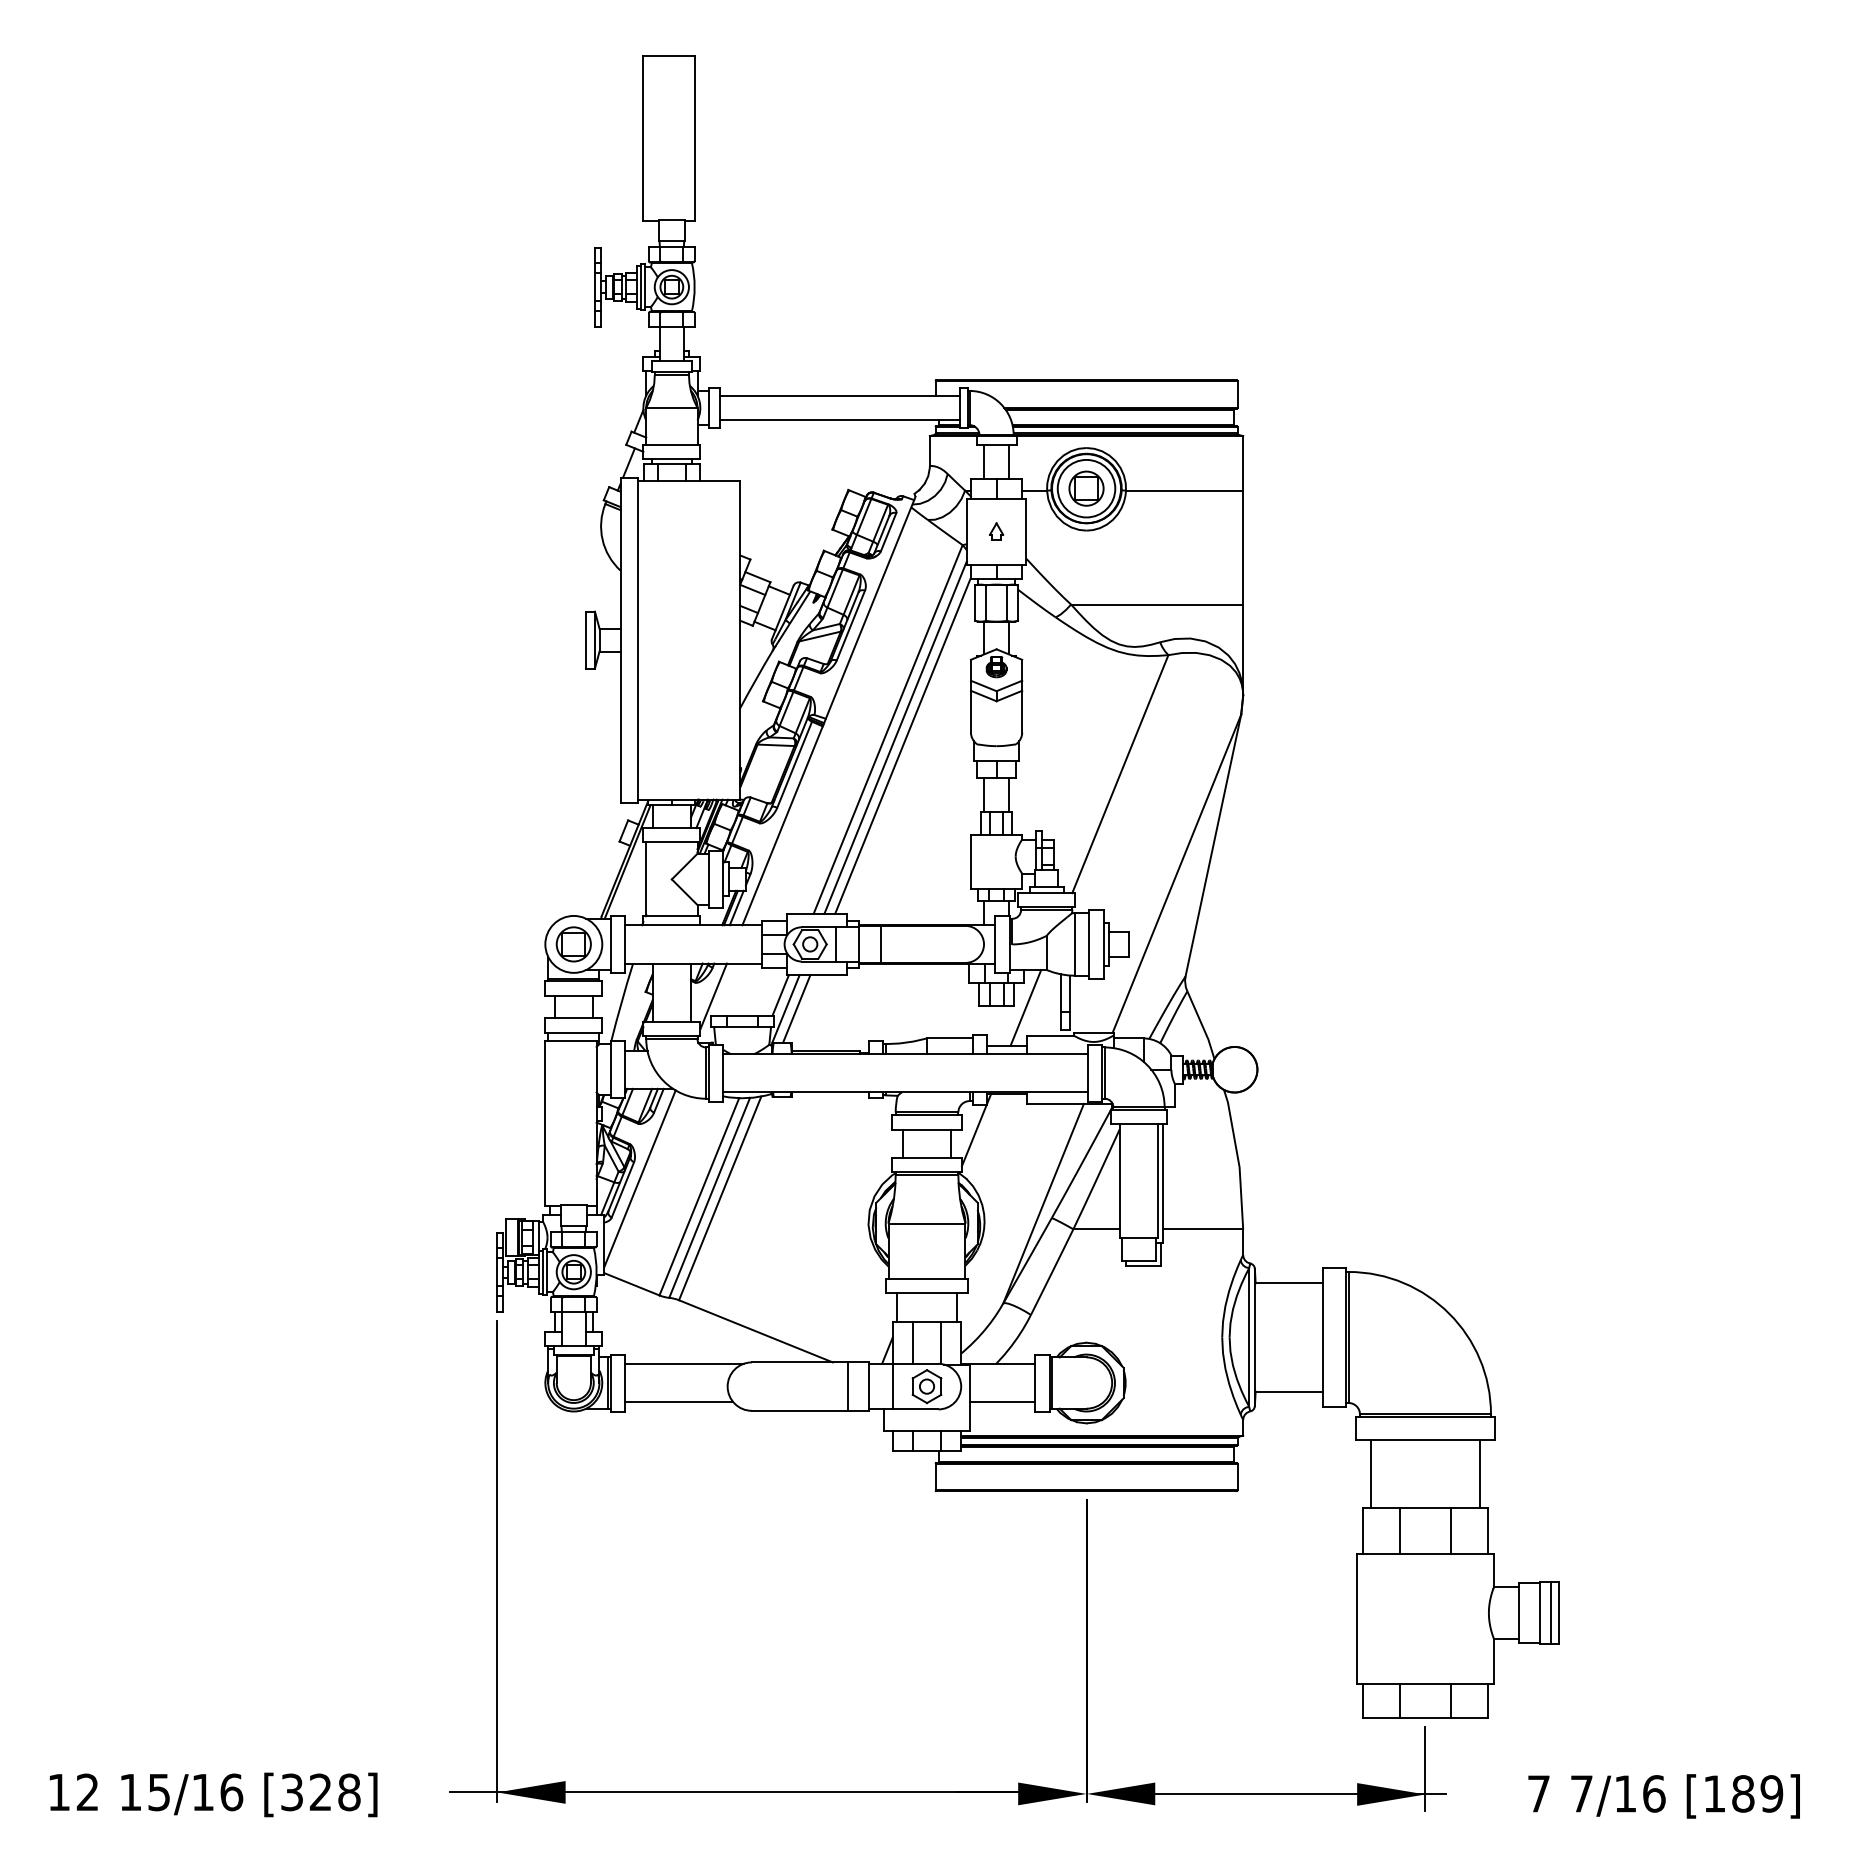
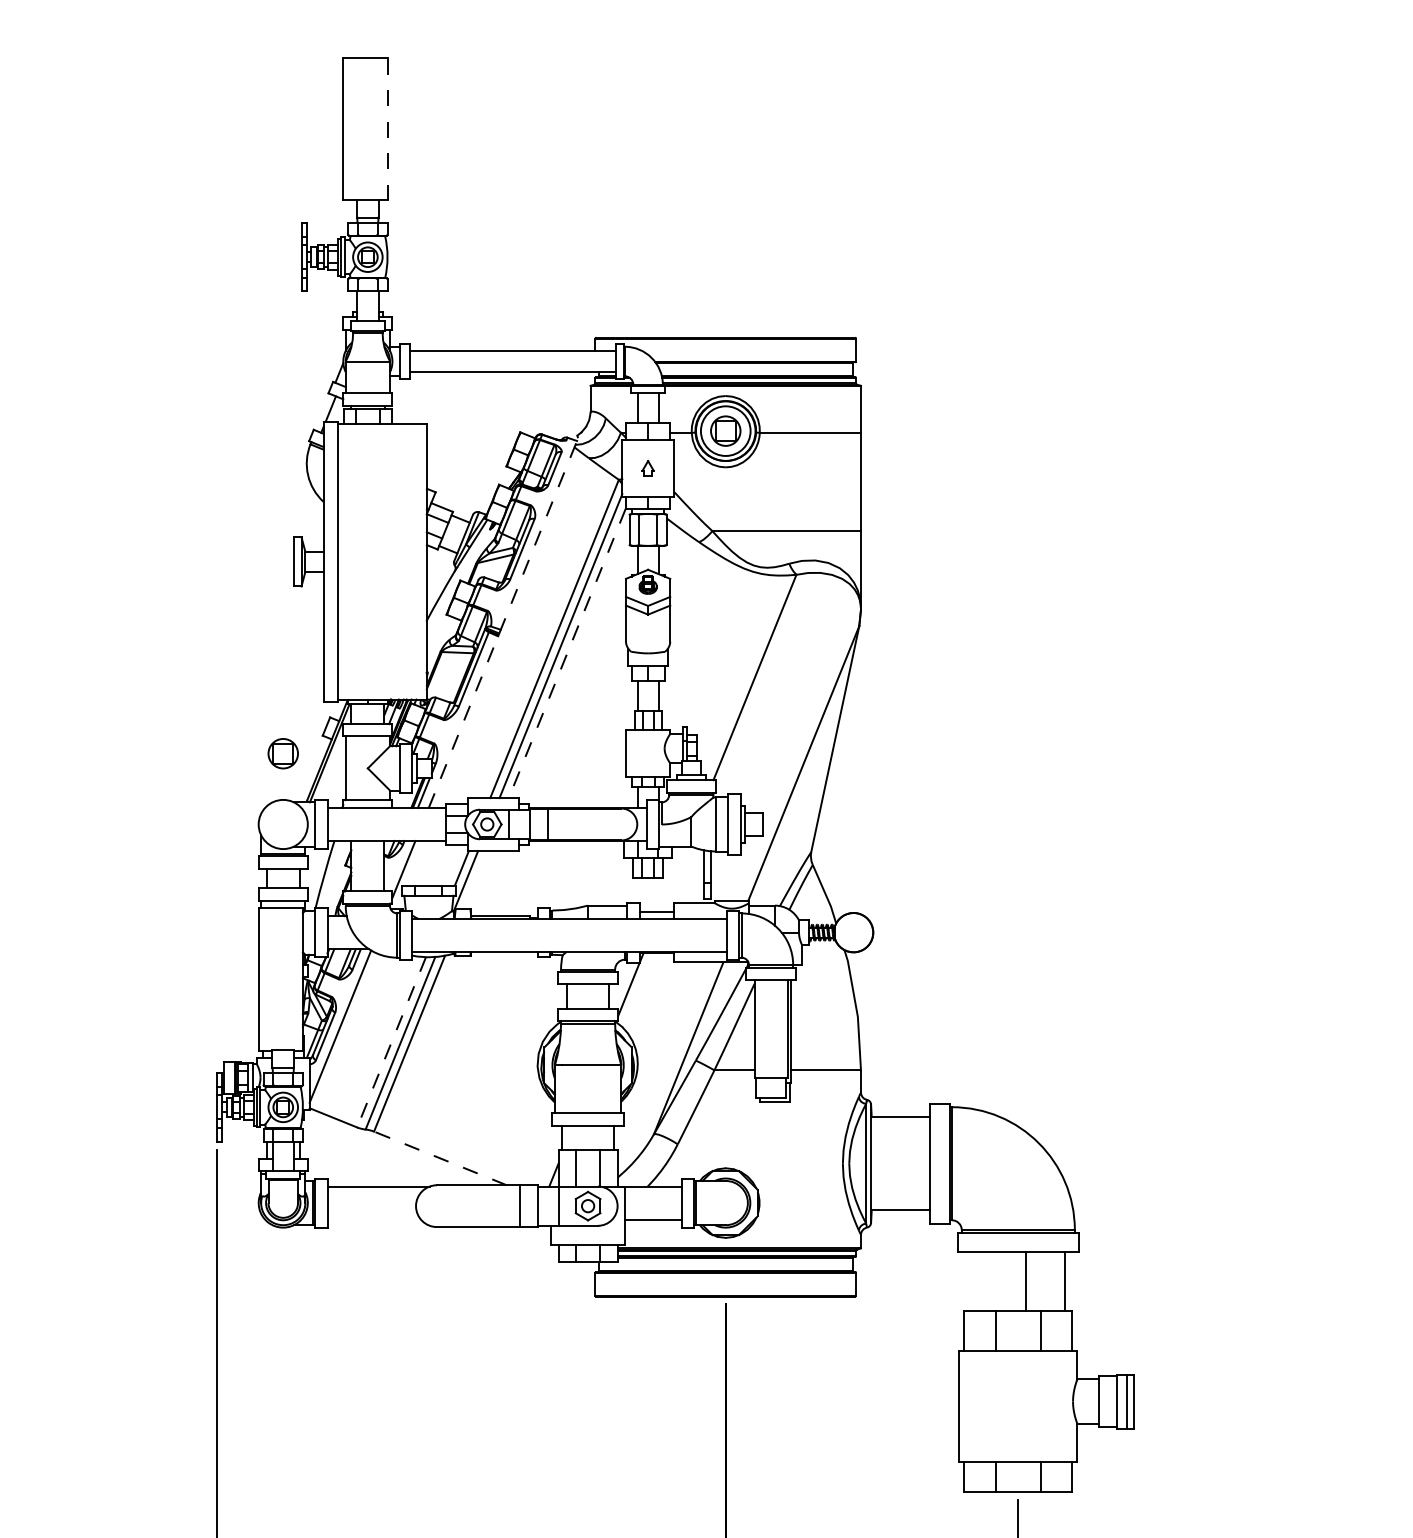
line: (694, 138) -> (387, 128), solid -> dashed
line: (829, 710) -> (503, 622), solid -> dashed
line: (902, 746) -> (566, 653), solid -> dashed
part: (573, 944) -> (282, 753), moved
line: (1025, 1007) -> (673, 878), removed
line: (796, 1008) -> (475, 879), removed
line: (699, 1197) -> (391, 1042), solid -> dashed
line: (755, 1331) -> (440, 1158), solid -> dashed
line: (679, 1402) -> (374, 1219), removed
line: (1371, 1474) -> (1026, 1282), moved

